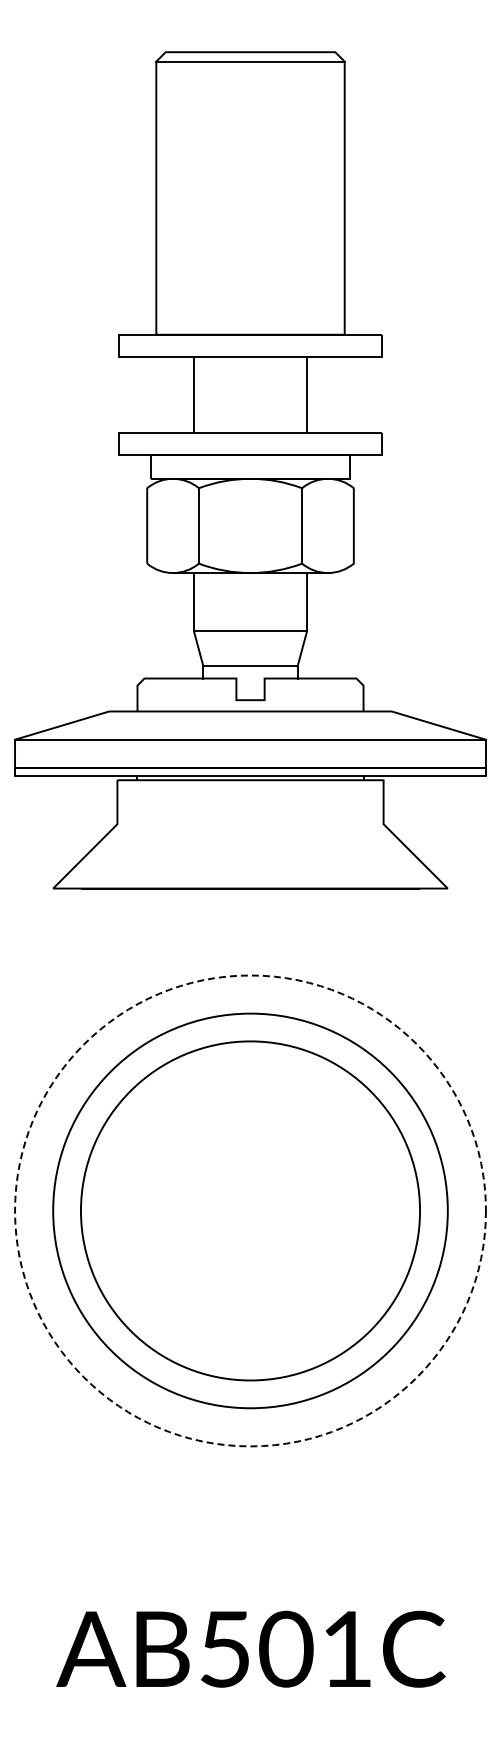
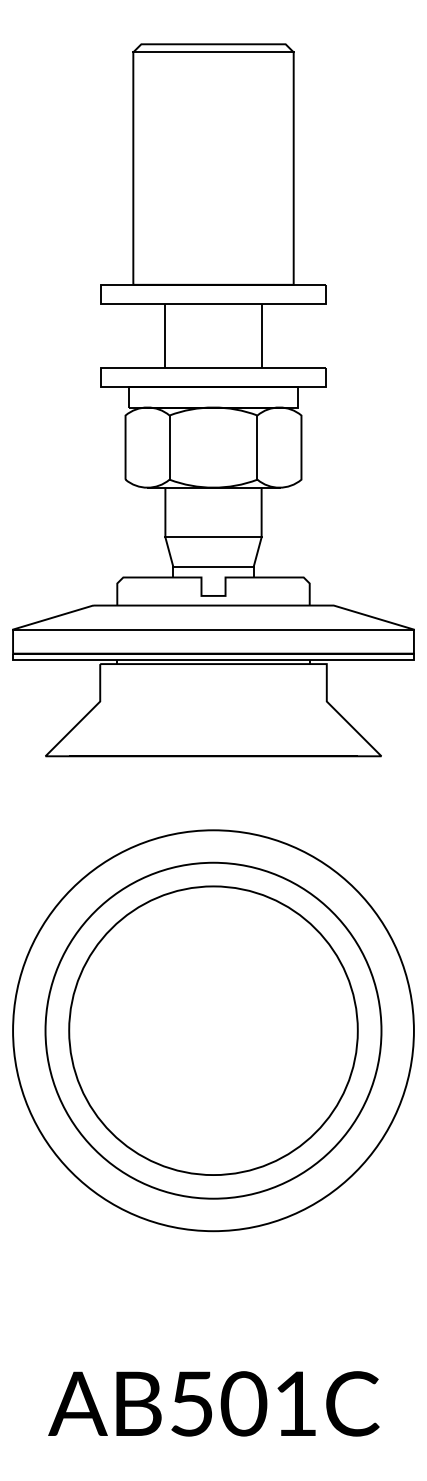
circle: (250, 1210) -> (213, 1030), dashed -> solid

